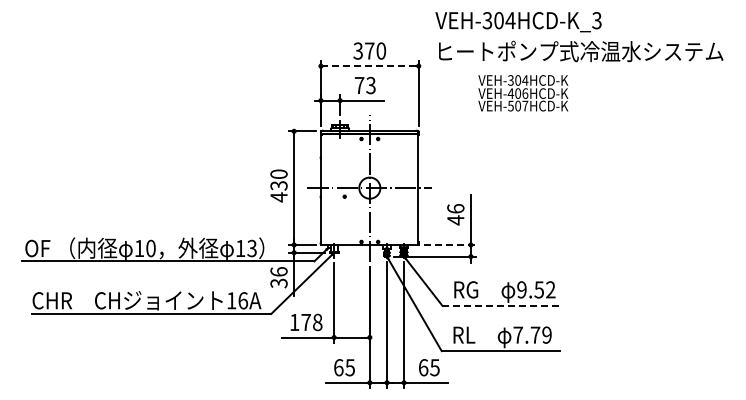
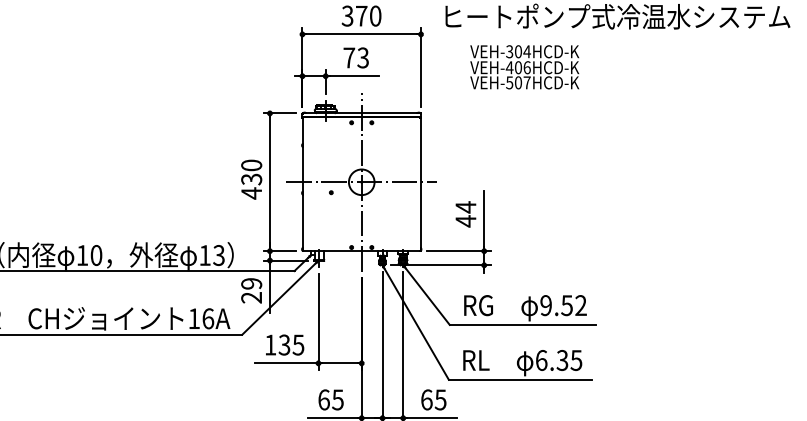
line: (369, 66) -> (361, 34), dashed -> solid
text: (523, 93) -> (524, 67), moved
text: (455, 208) -> (465, 206), 46 -> 44
line: (450, 244) -> (459, 250), dashed -> solid
text: (278, 277) -> (251, 290), 36 -> 29
line: (503, 305) -> (523, 324), dashed -> solid
text: (311, 322) -> (291, 345), 178 -> 135
text: (532, 334) -> (558, 359), 7.79 -> 6.35

